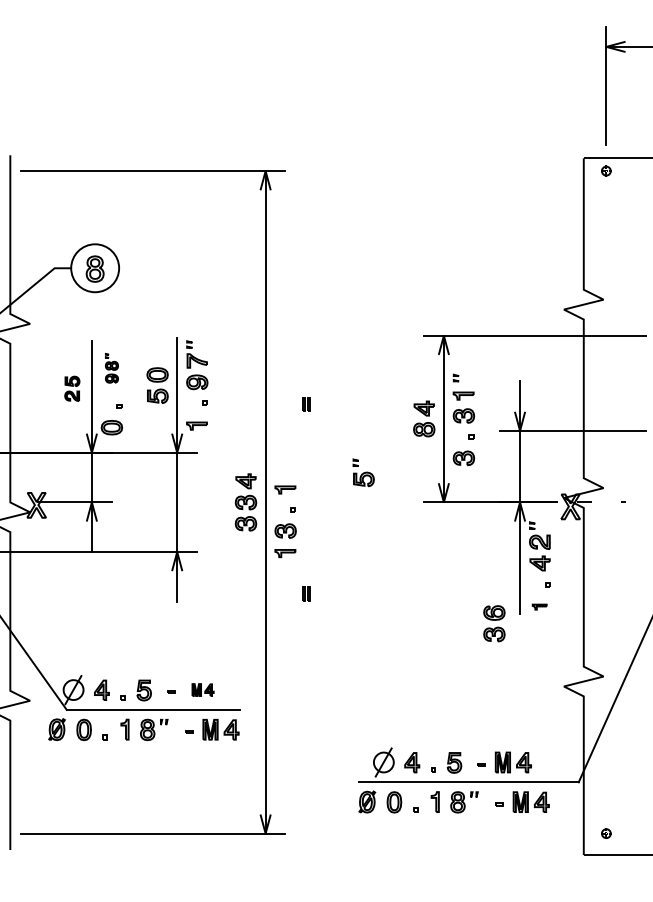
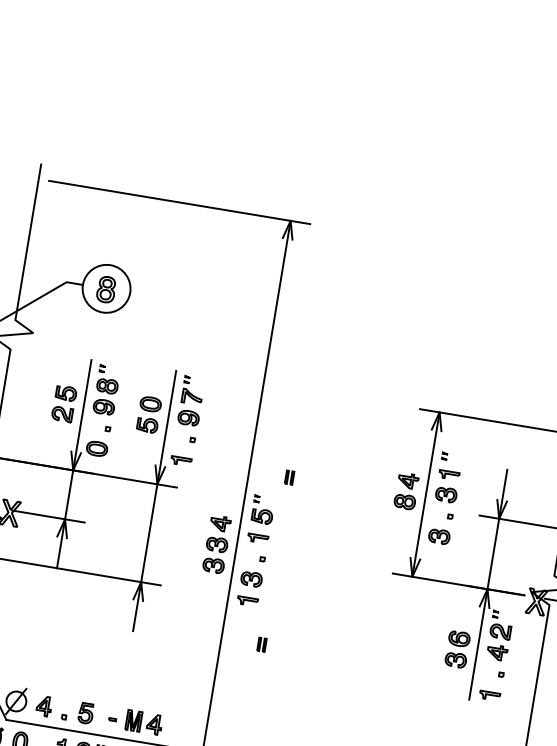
part: (111, 368) -> (106, 390), size x1.67
part: (72, 388) -> (64, 403), size x1.43
part: (306, 404) -> (289, 477), moved
part: (363, 472) -> (262, 509), moved
part: (539, 606) -> (489, 695), size x1.43
part: (494, 623) -> (457, 649), moved
part: (202, 689) -> (143, 721), size x1.67

